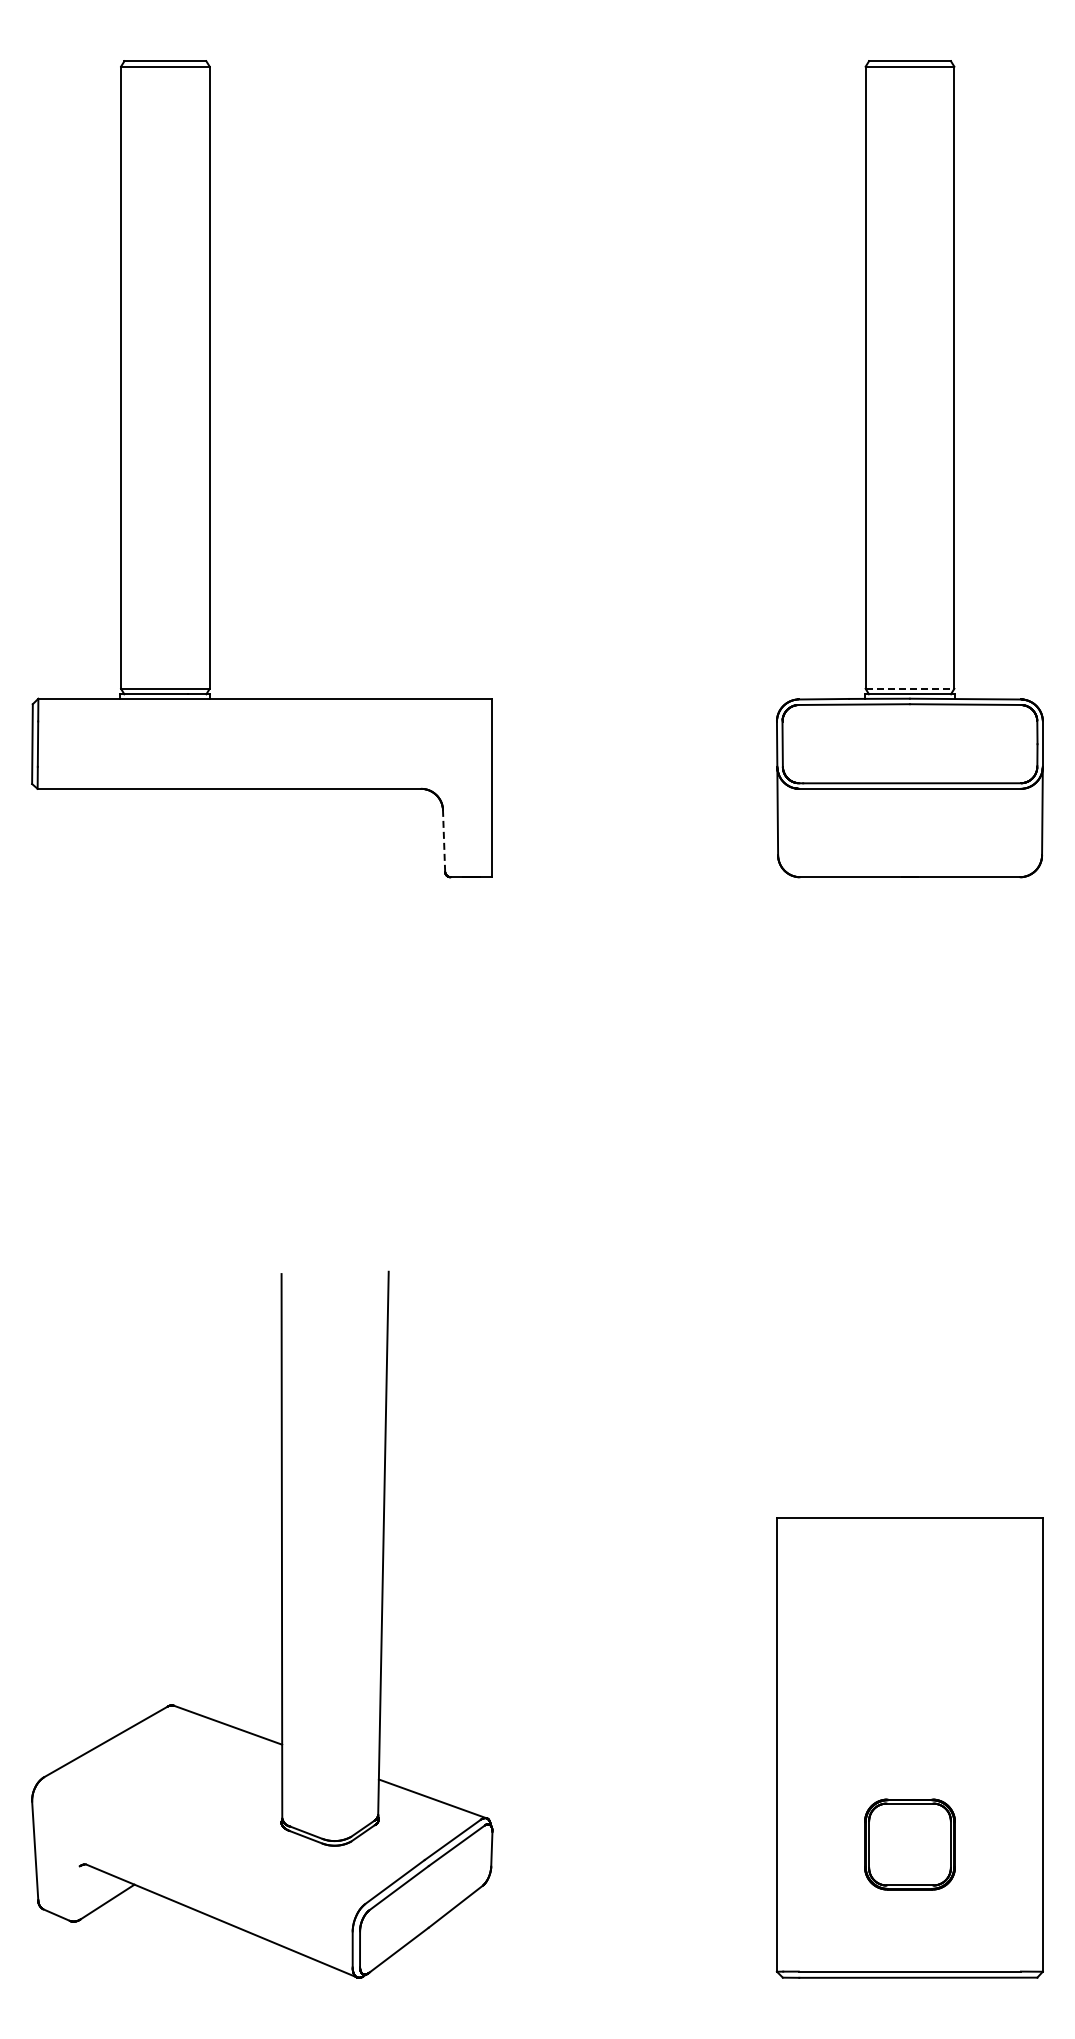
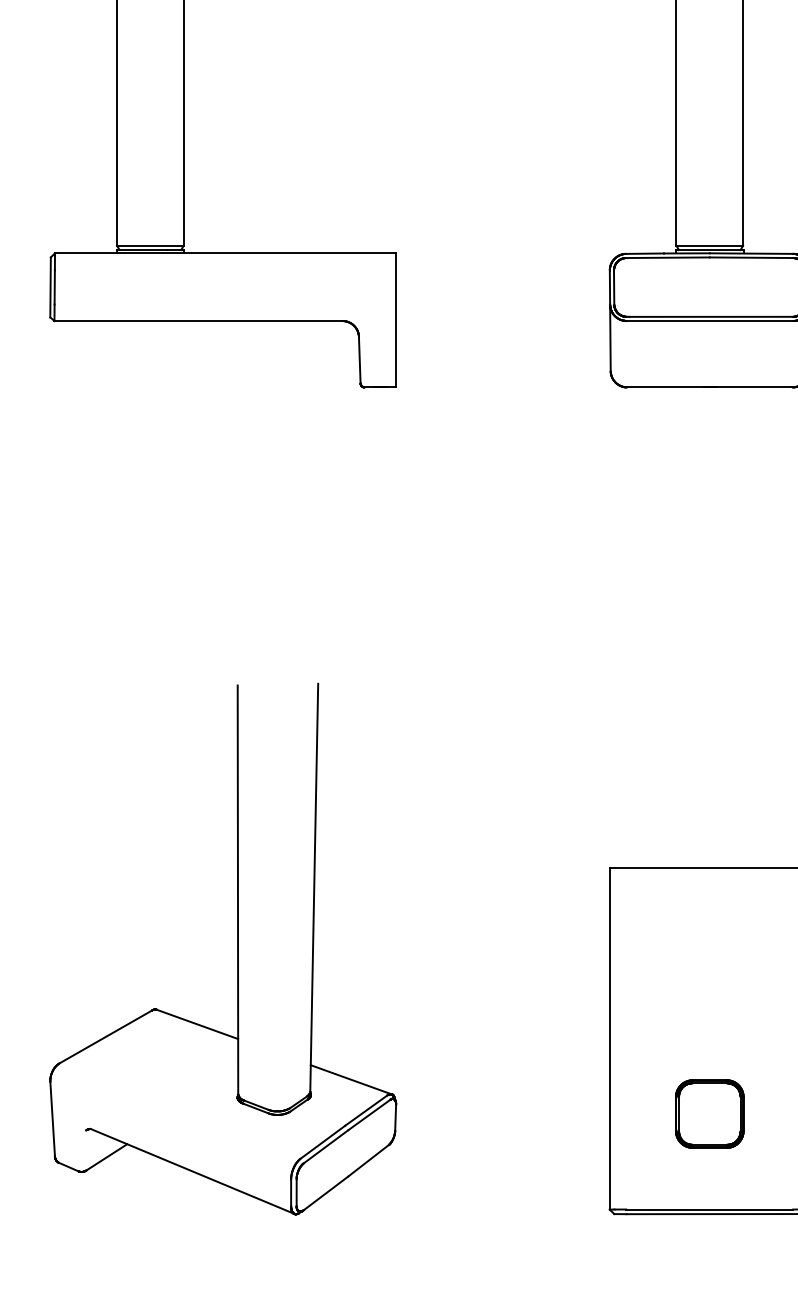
line: (910, 688) -> (710, 245), dashed -> solid
line: (444, 840) -> (360, 359), dashed -> solid

